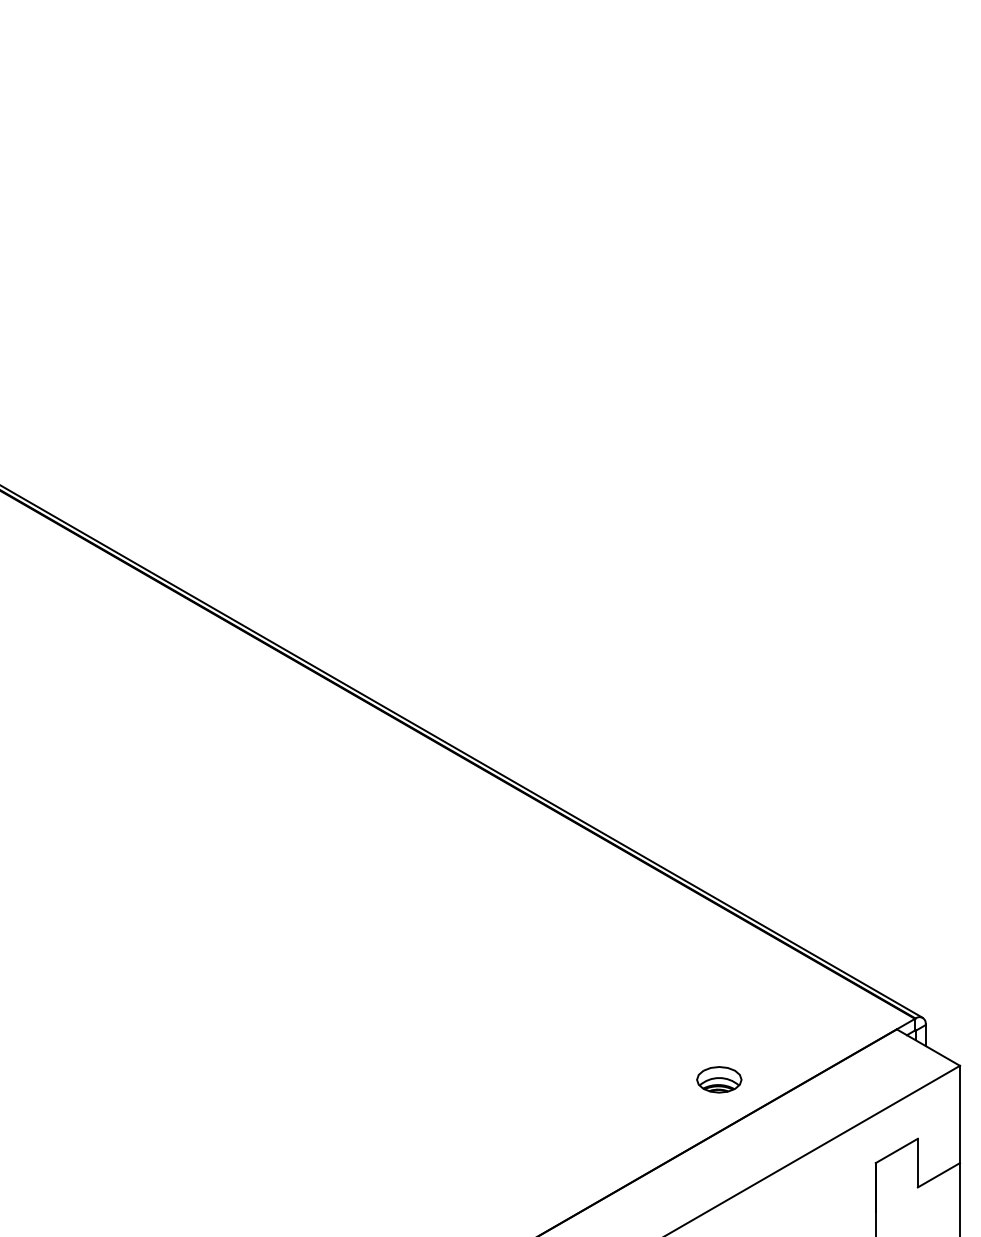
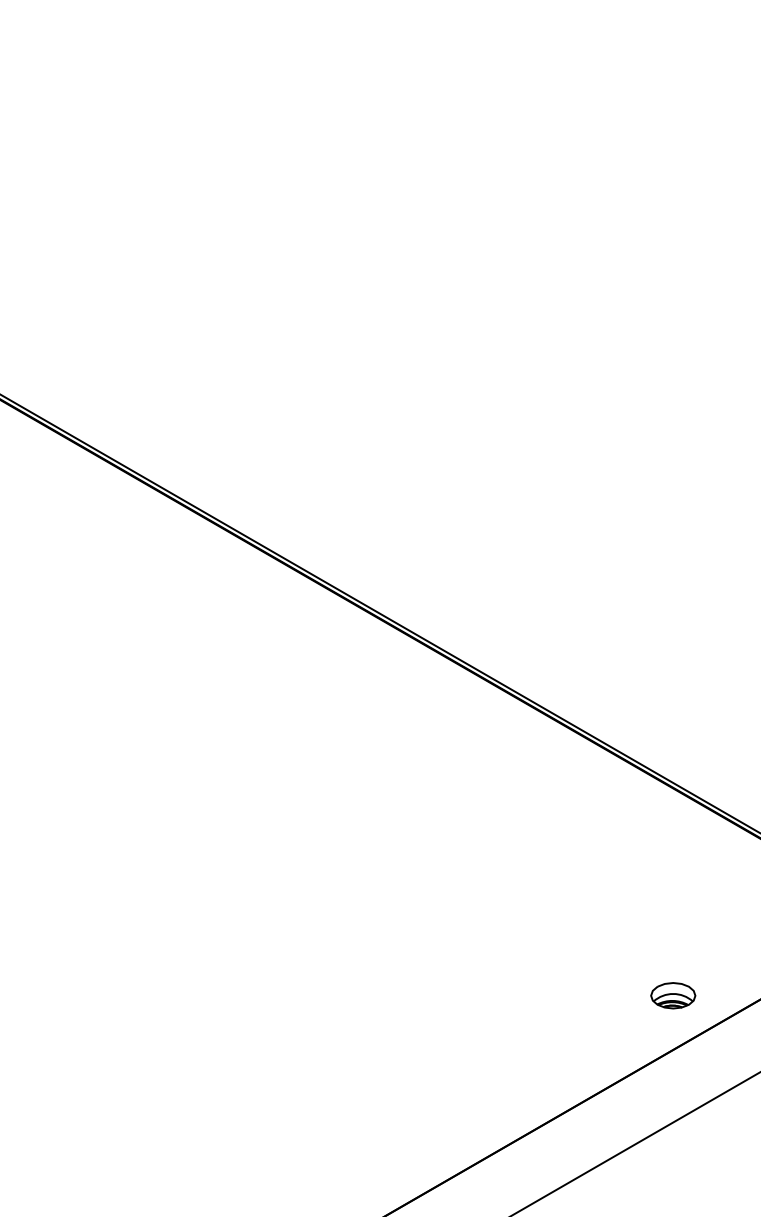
part: (719, 1079) -> (673, 995), moved

